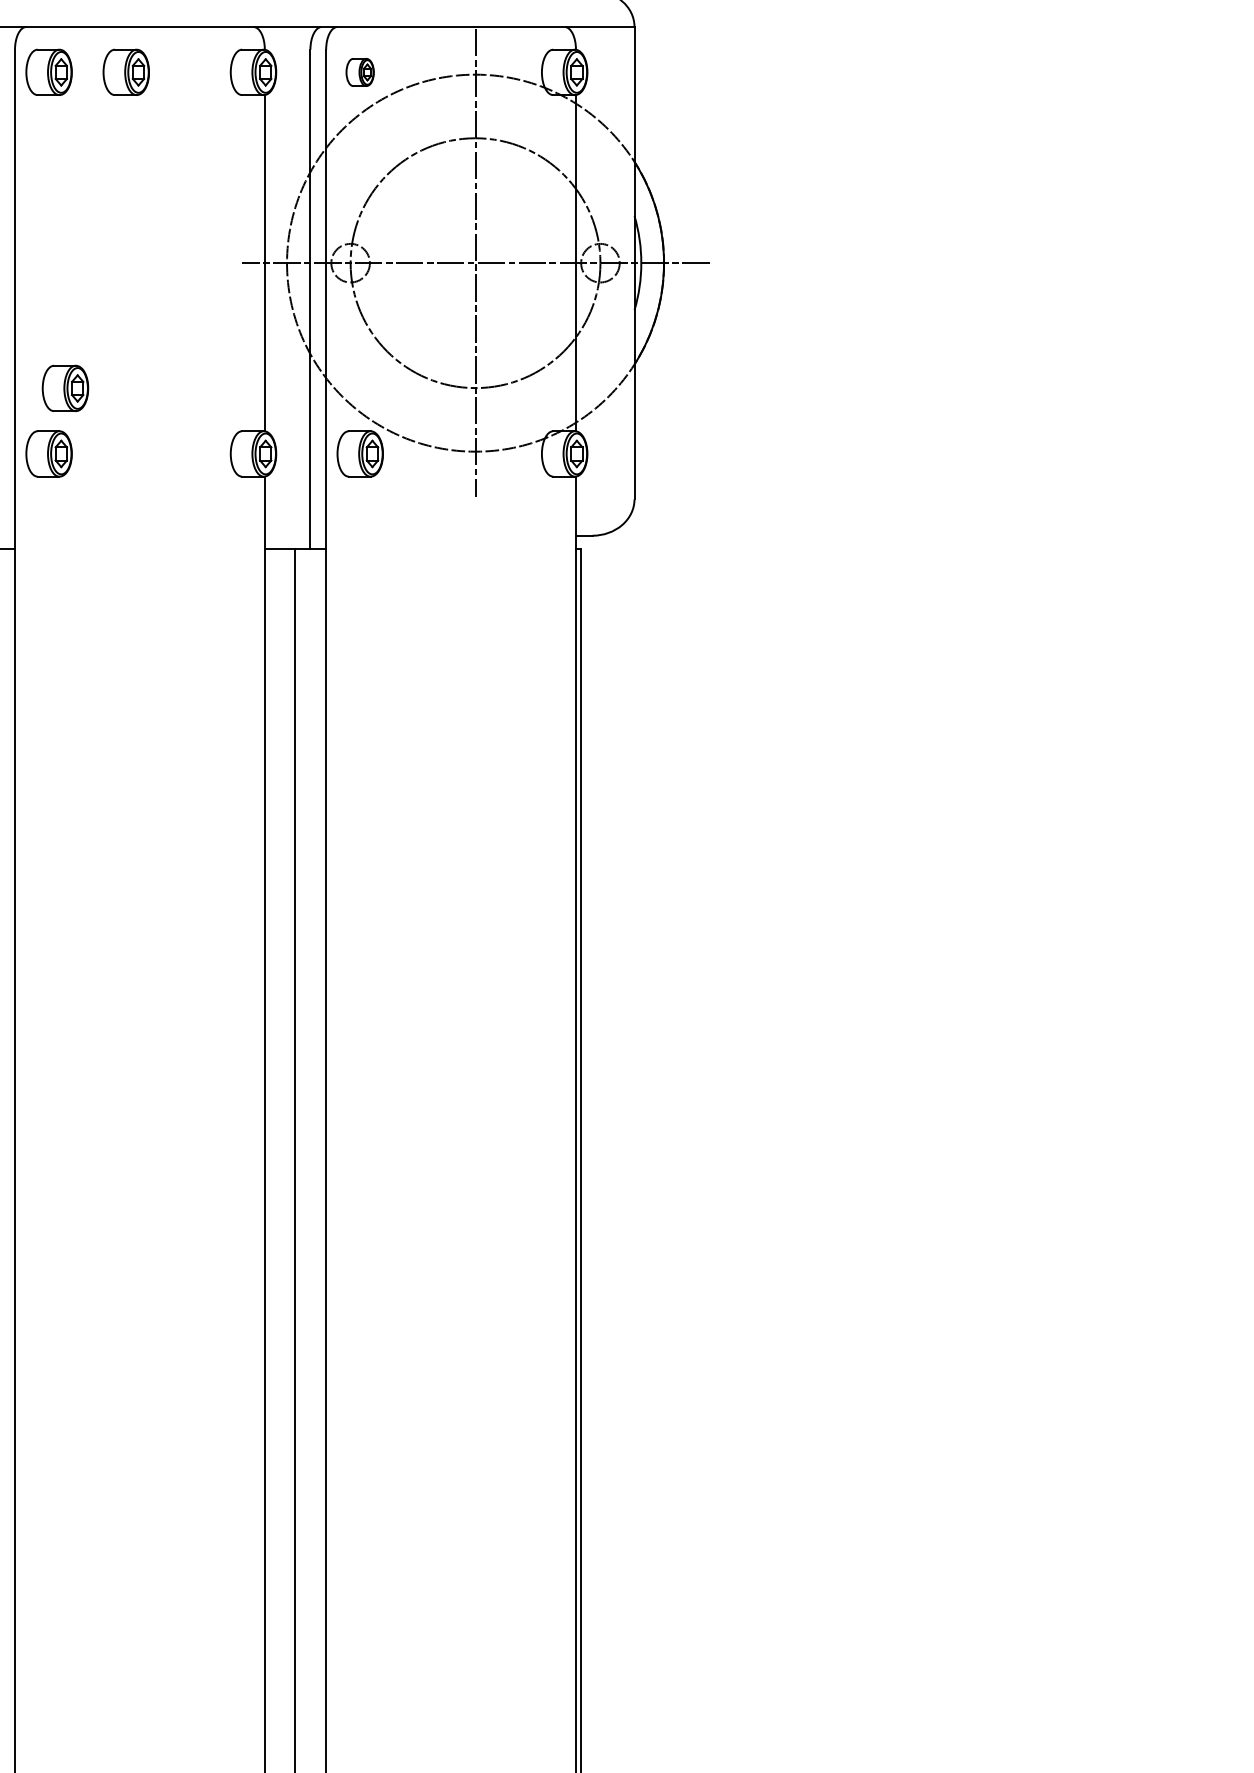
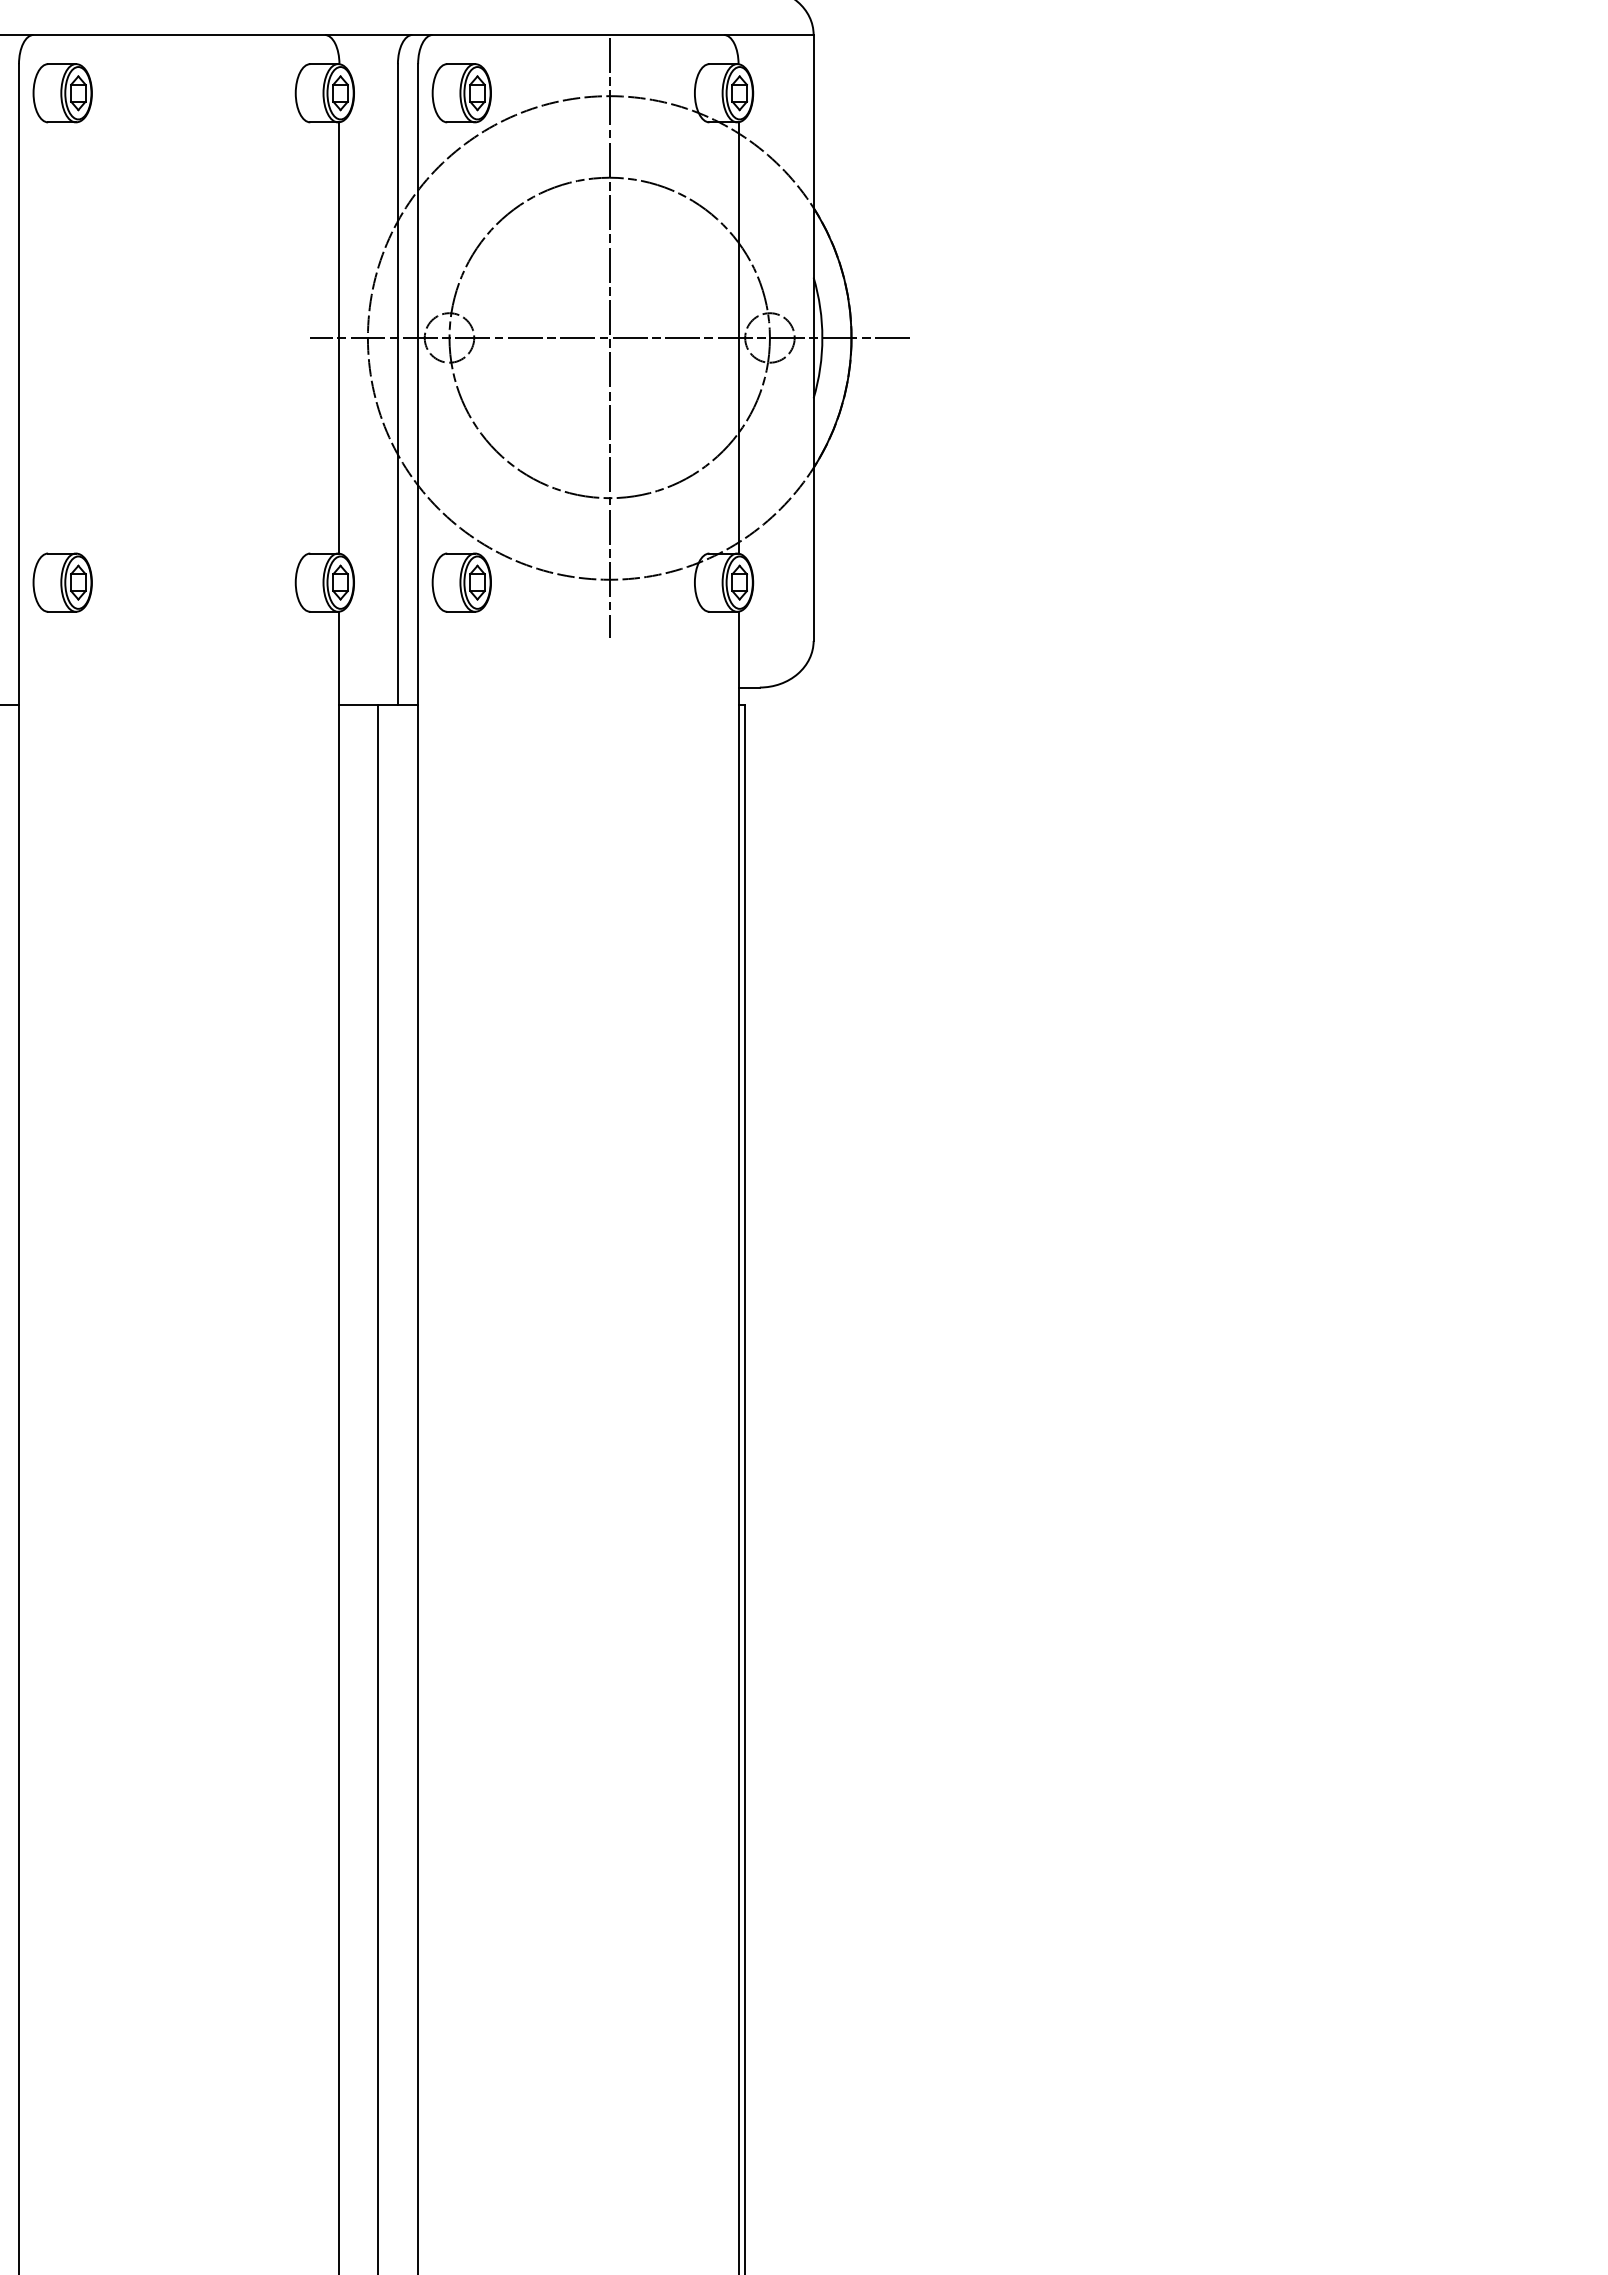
part: (126, 72) -> (161, 93), removed
part: (359, 72) -> (461, 93), size x1.67
part: (65, 388) -> (83, 498), removed

